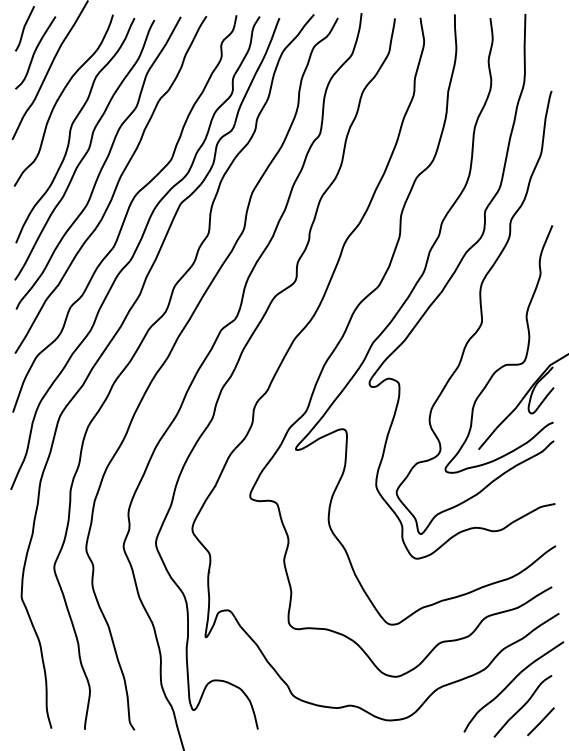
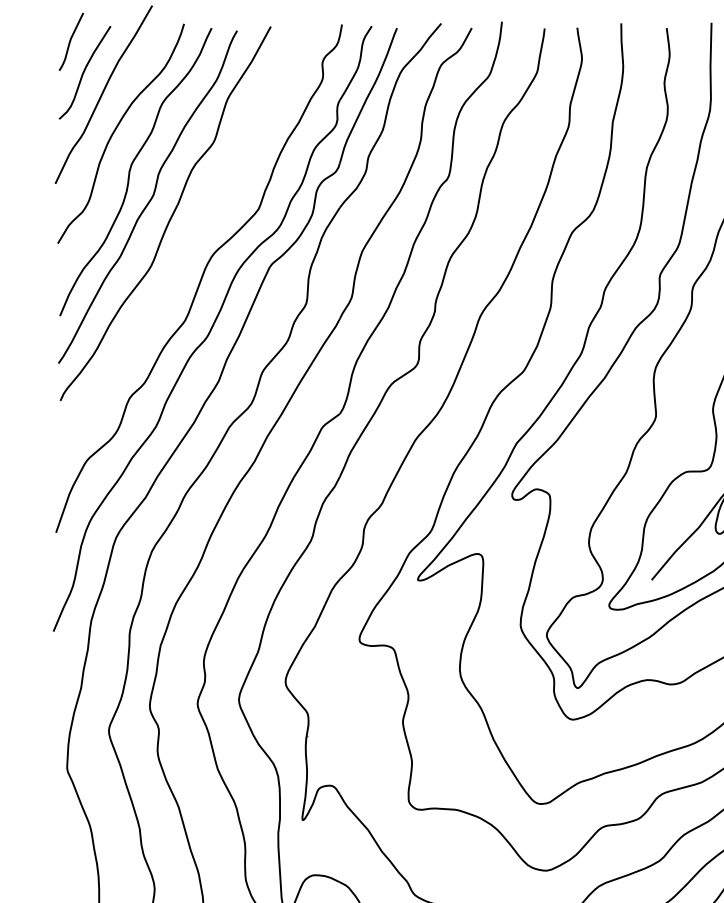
curve: (115, 186) -> (187, 243), removed

